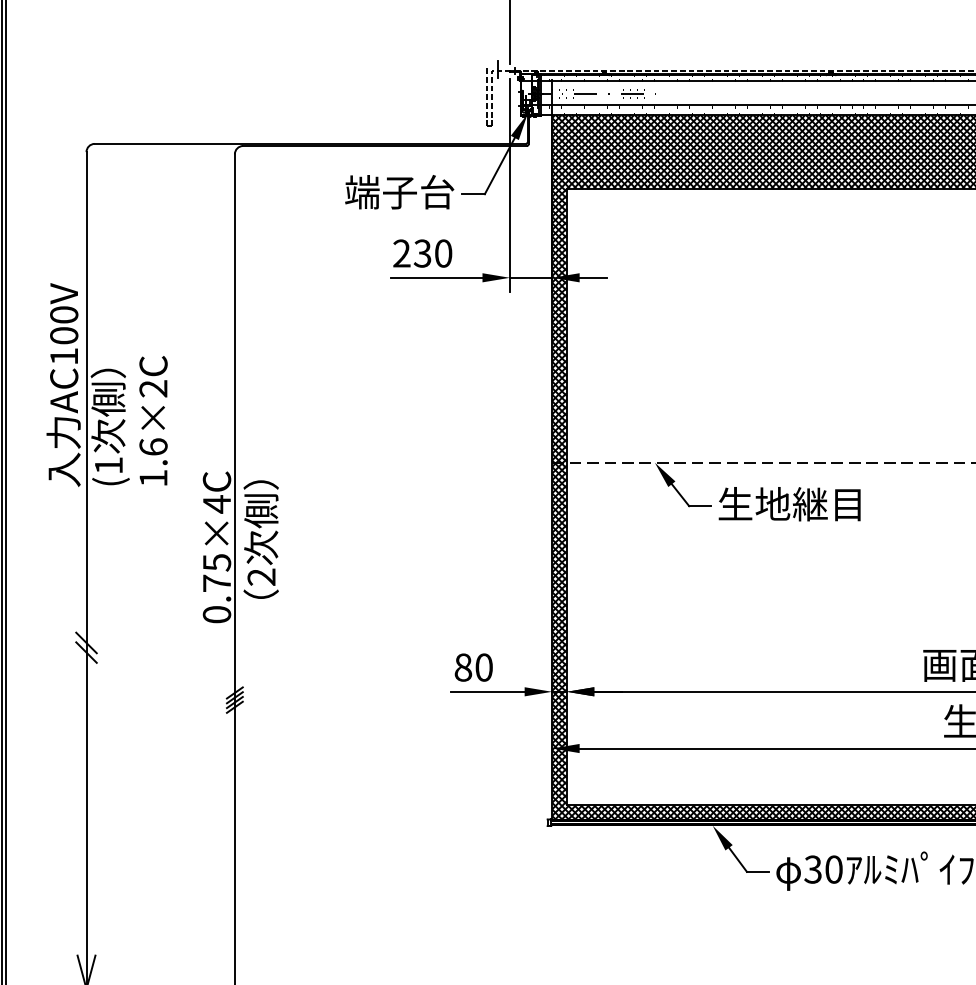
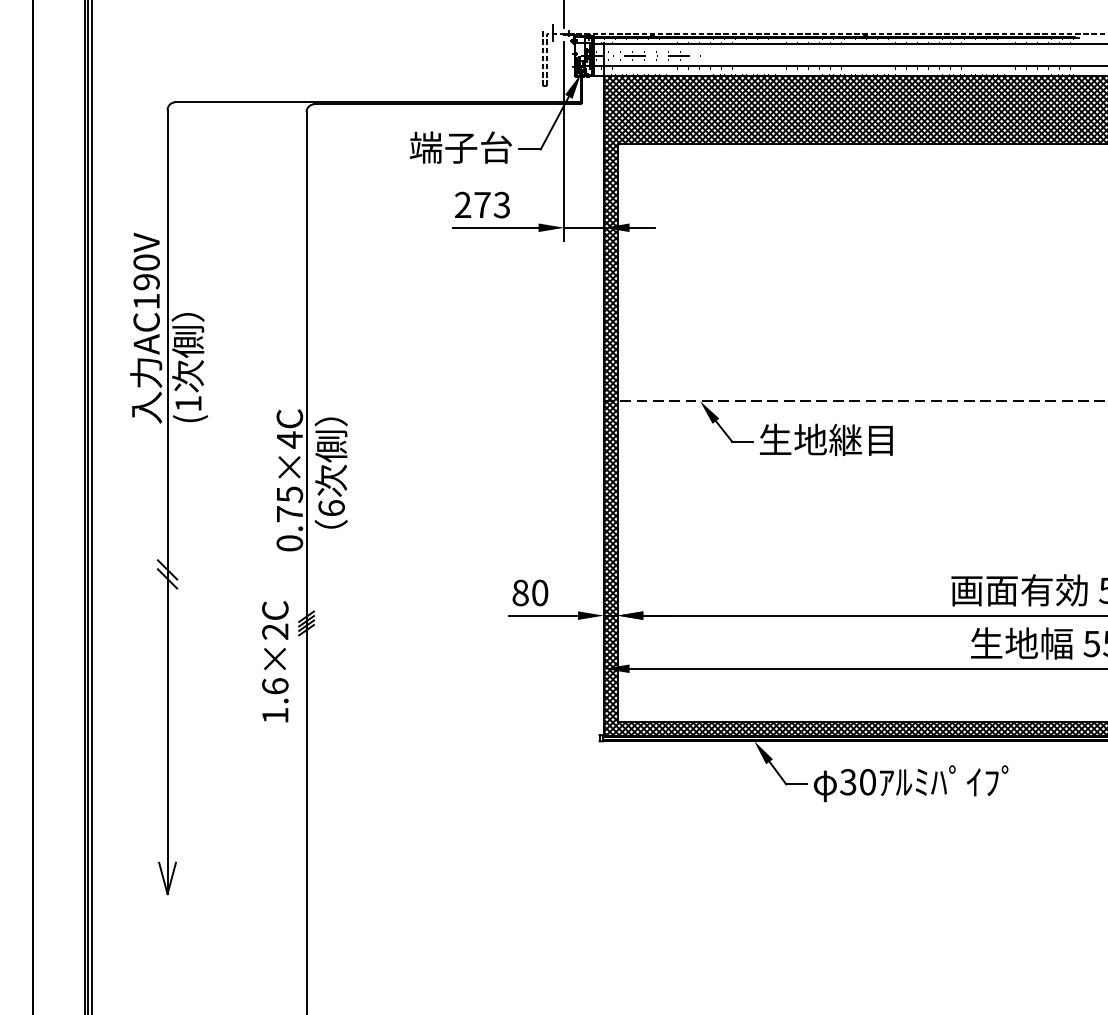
text: (433, 252) -> (492, 204), 230 -> 273
text: (64, 336) -> (146, 282), AC100V -> AC190V
text: (153, 420) -> (275, 661), moved
text: (261, 577) -> (331, 508), 2 -> 6

